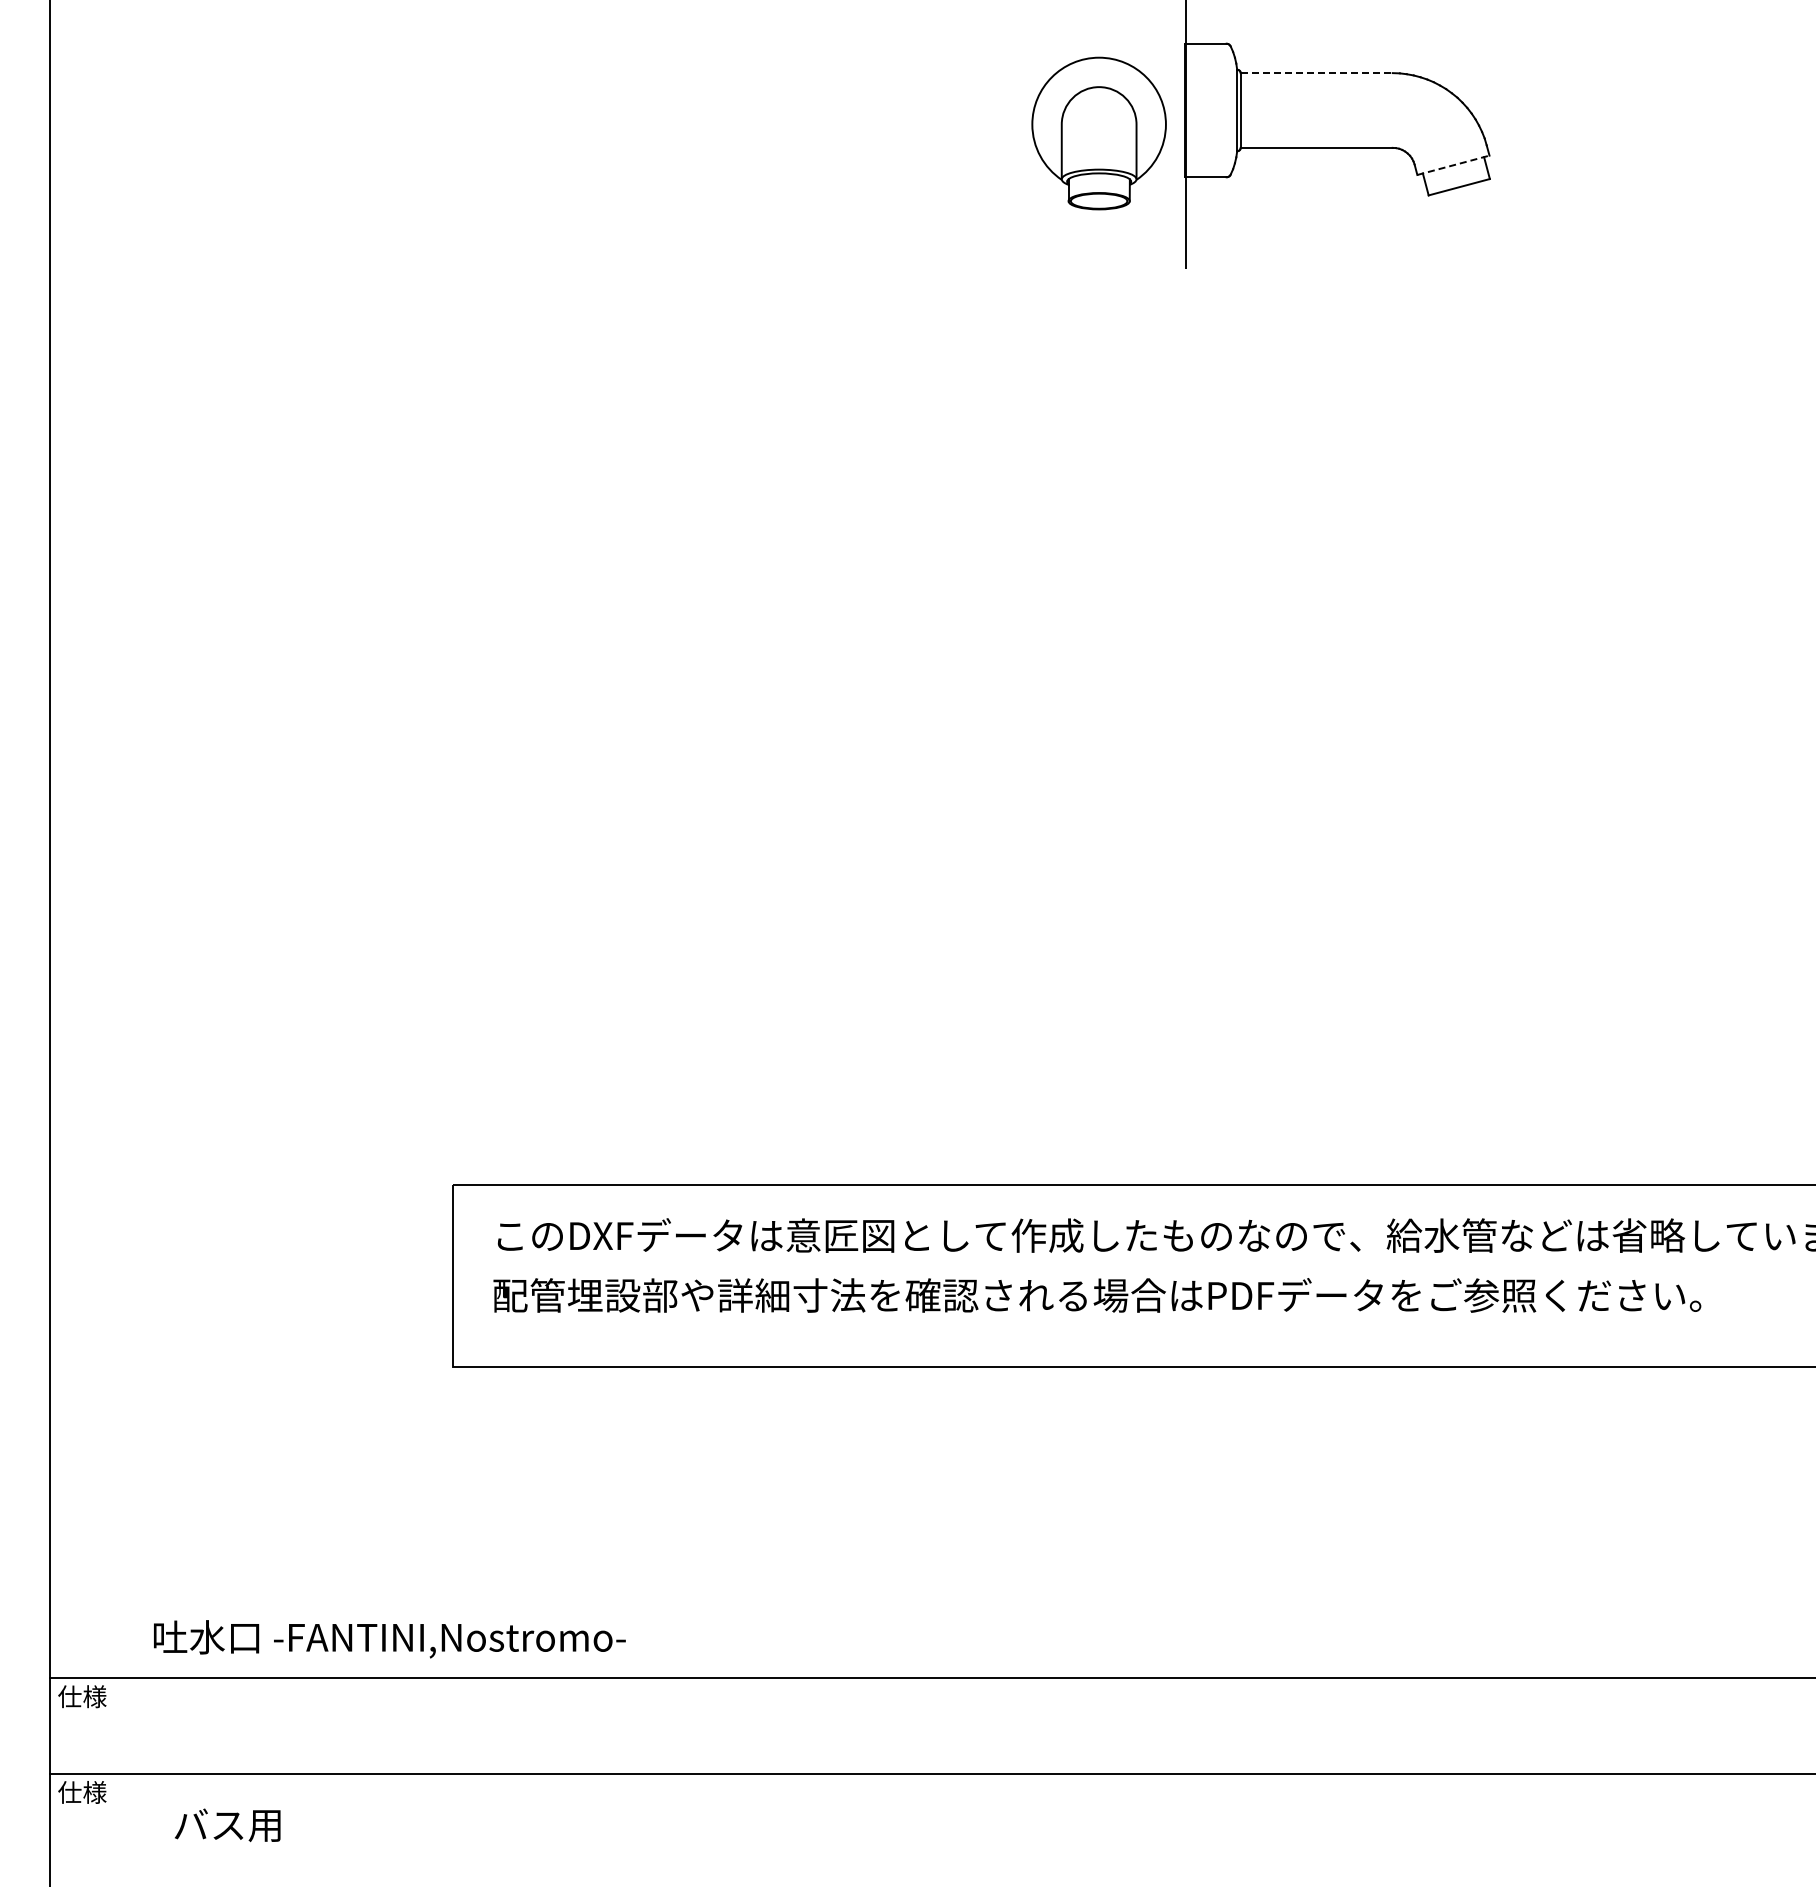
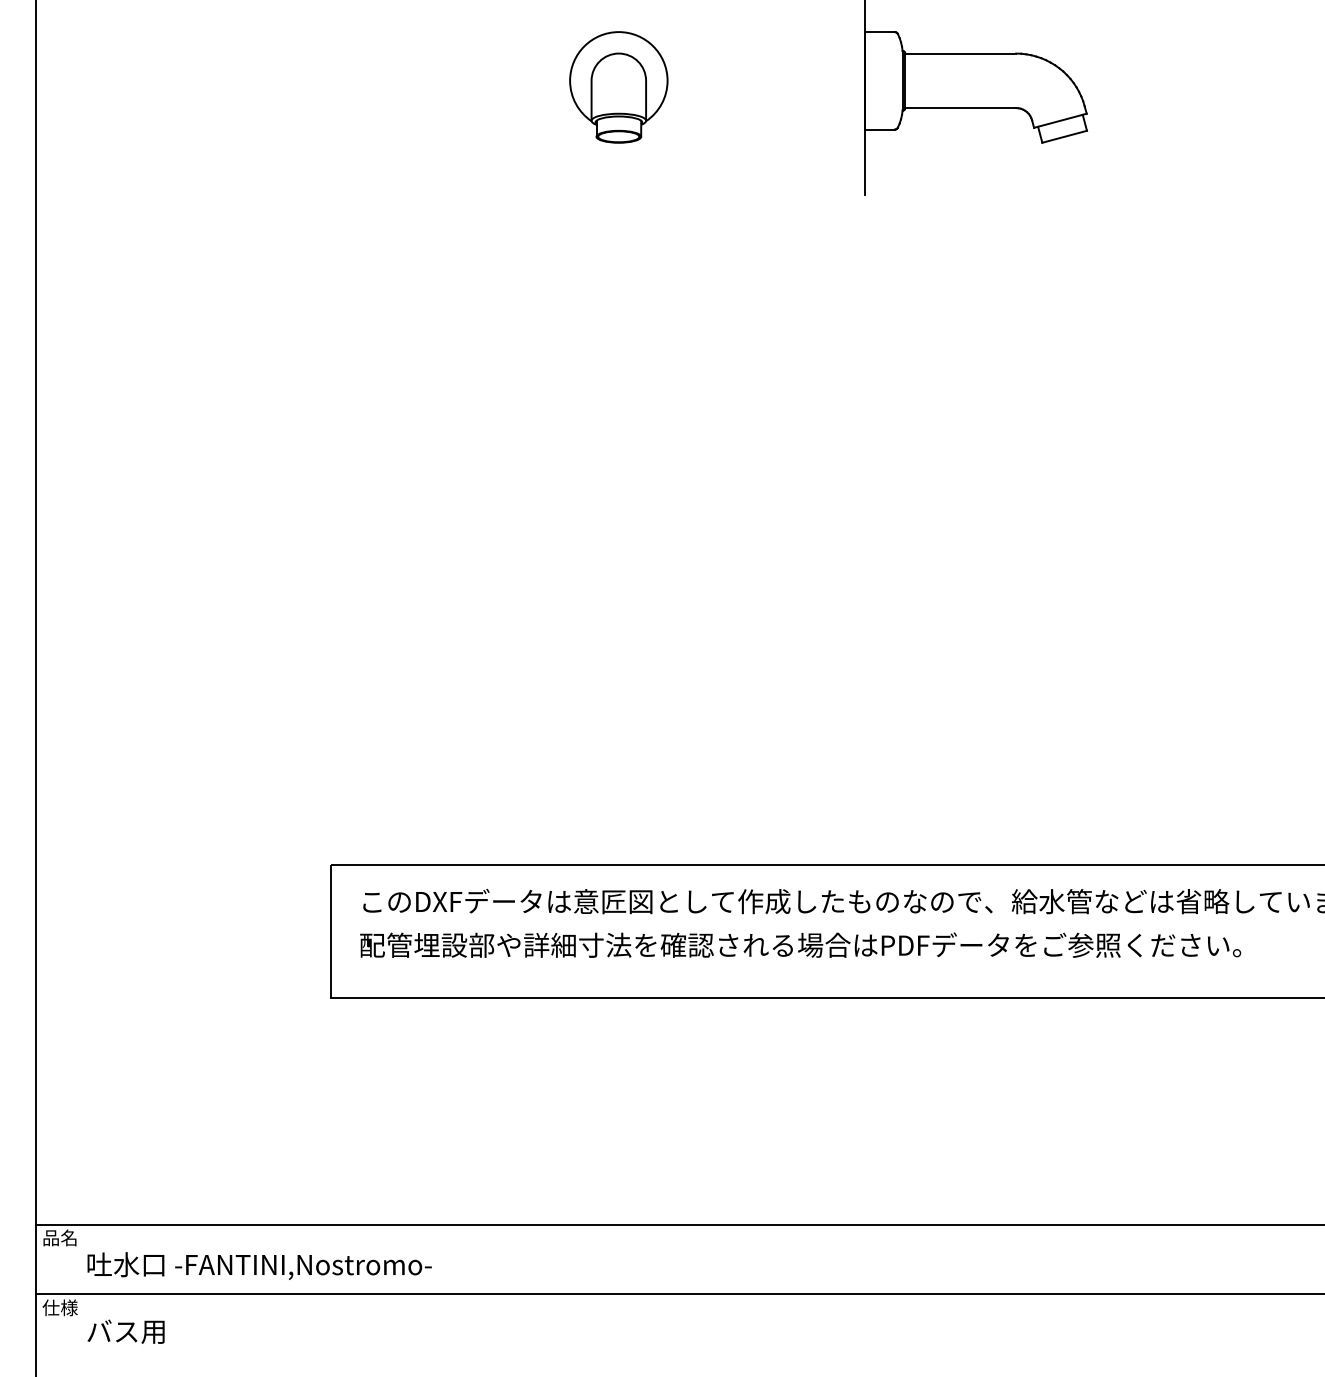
line: (1317, 73) -> (961, 53), dashed -> solid
part: (1098, 133) -> (618, 87), moved
line: (1453, 165) -> (1060, 120), dashed -> solid
text: (389, 1639) -> (259, 1266), moved
text: (82, 1696) -> (60, 1237), 仕様 -> 品名
text: (227, 1825) -> (125, 1331), moved

